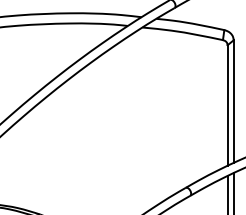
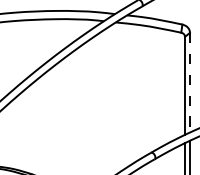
line: (233, 101) -> (189, 82), solid -> dashed

